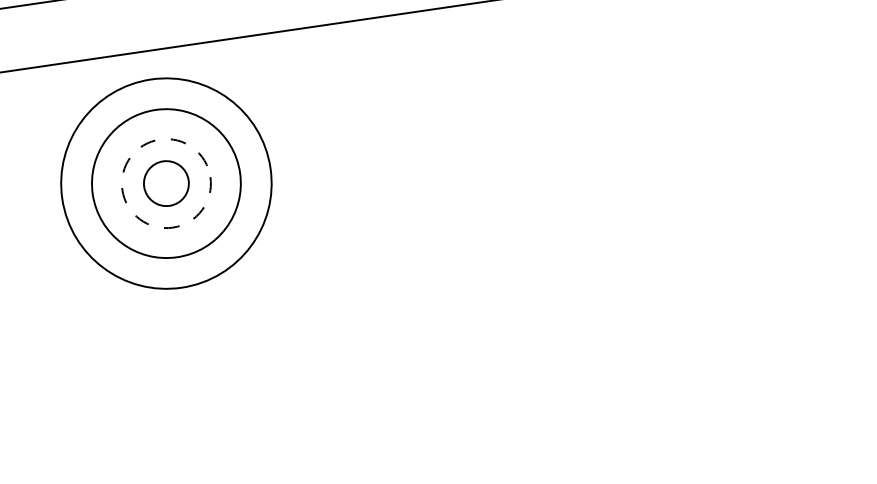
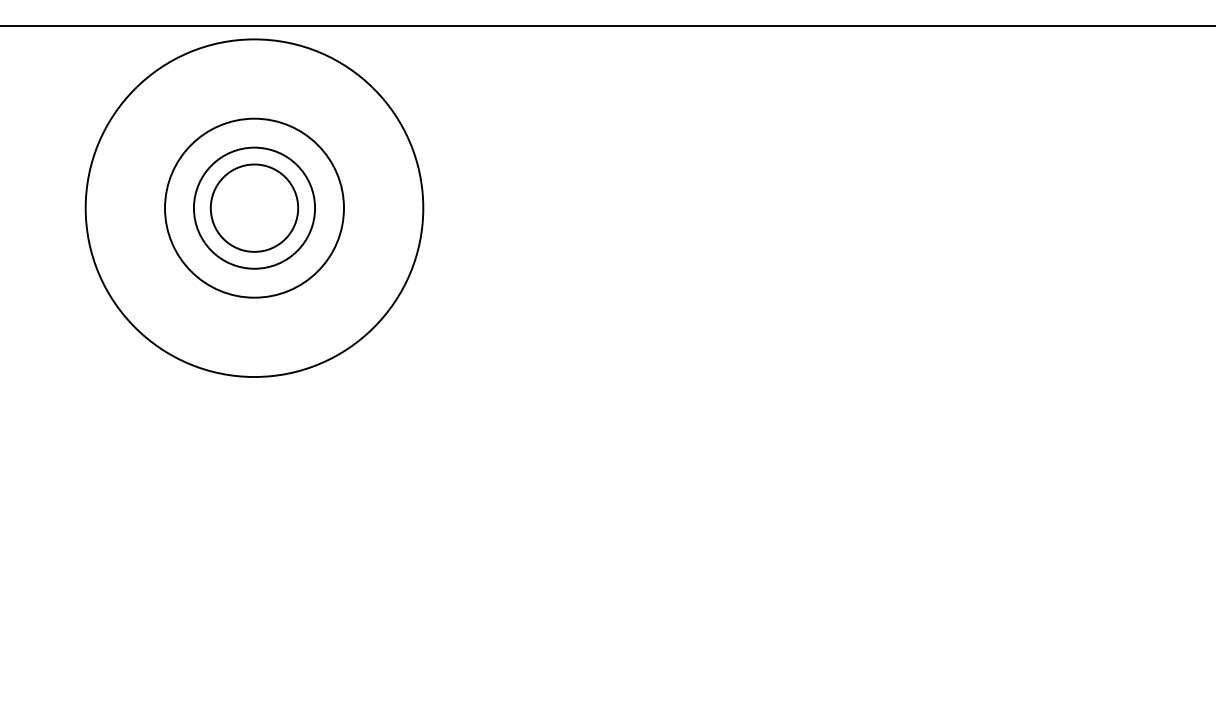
circle: (166, 183) -> (254, 207), dashed -> solid
circle: (166, 183) -> (254, 207), size x0.62
circle: (166, 183) -> (254, 207), size x1.43
circle: (166, 183) -> (254, 208), size x1.67

